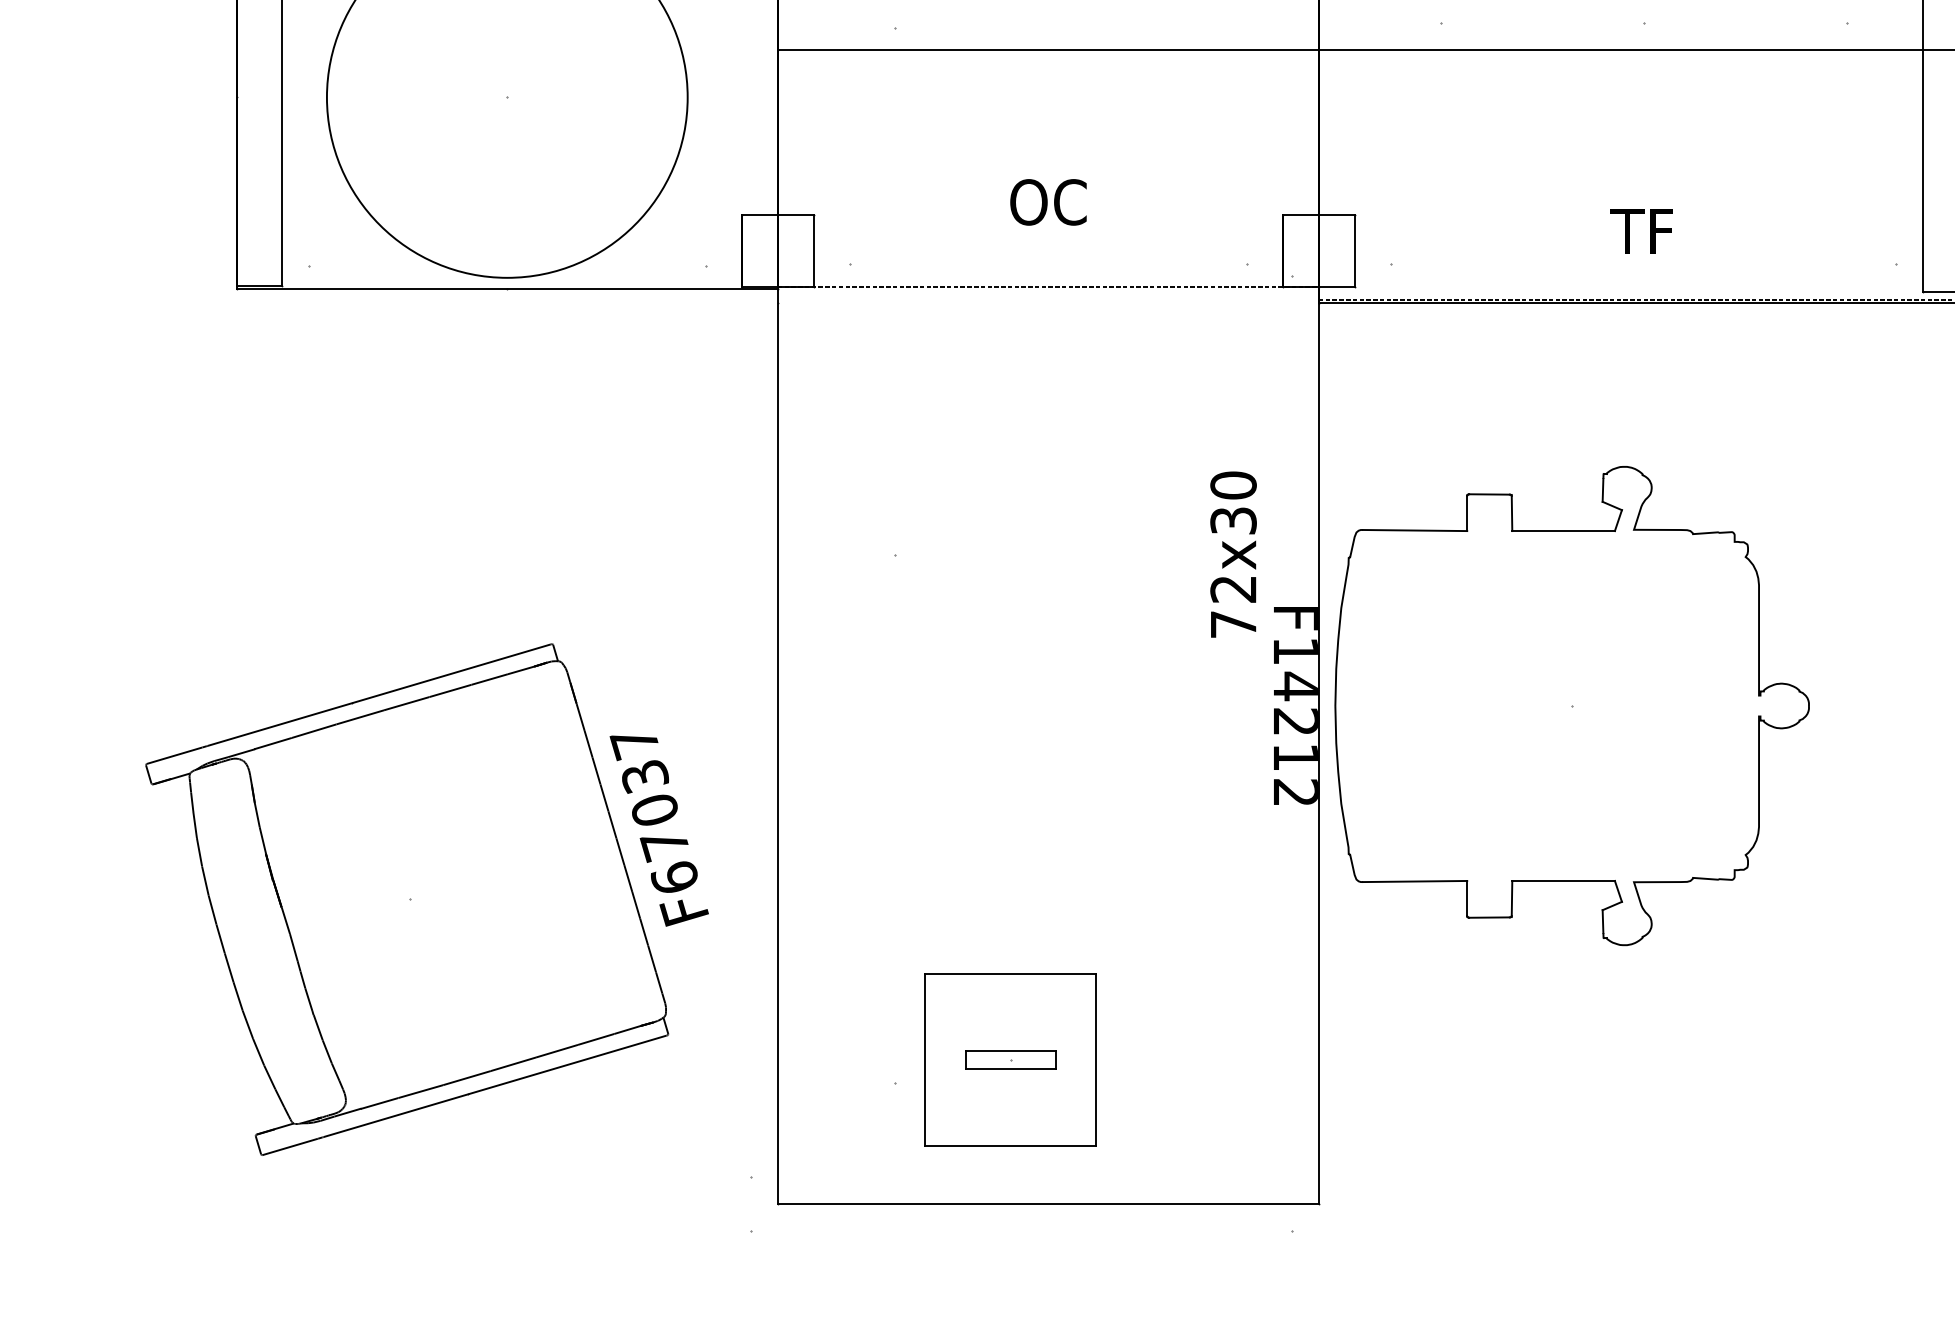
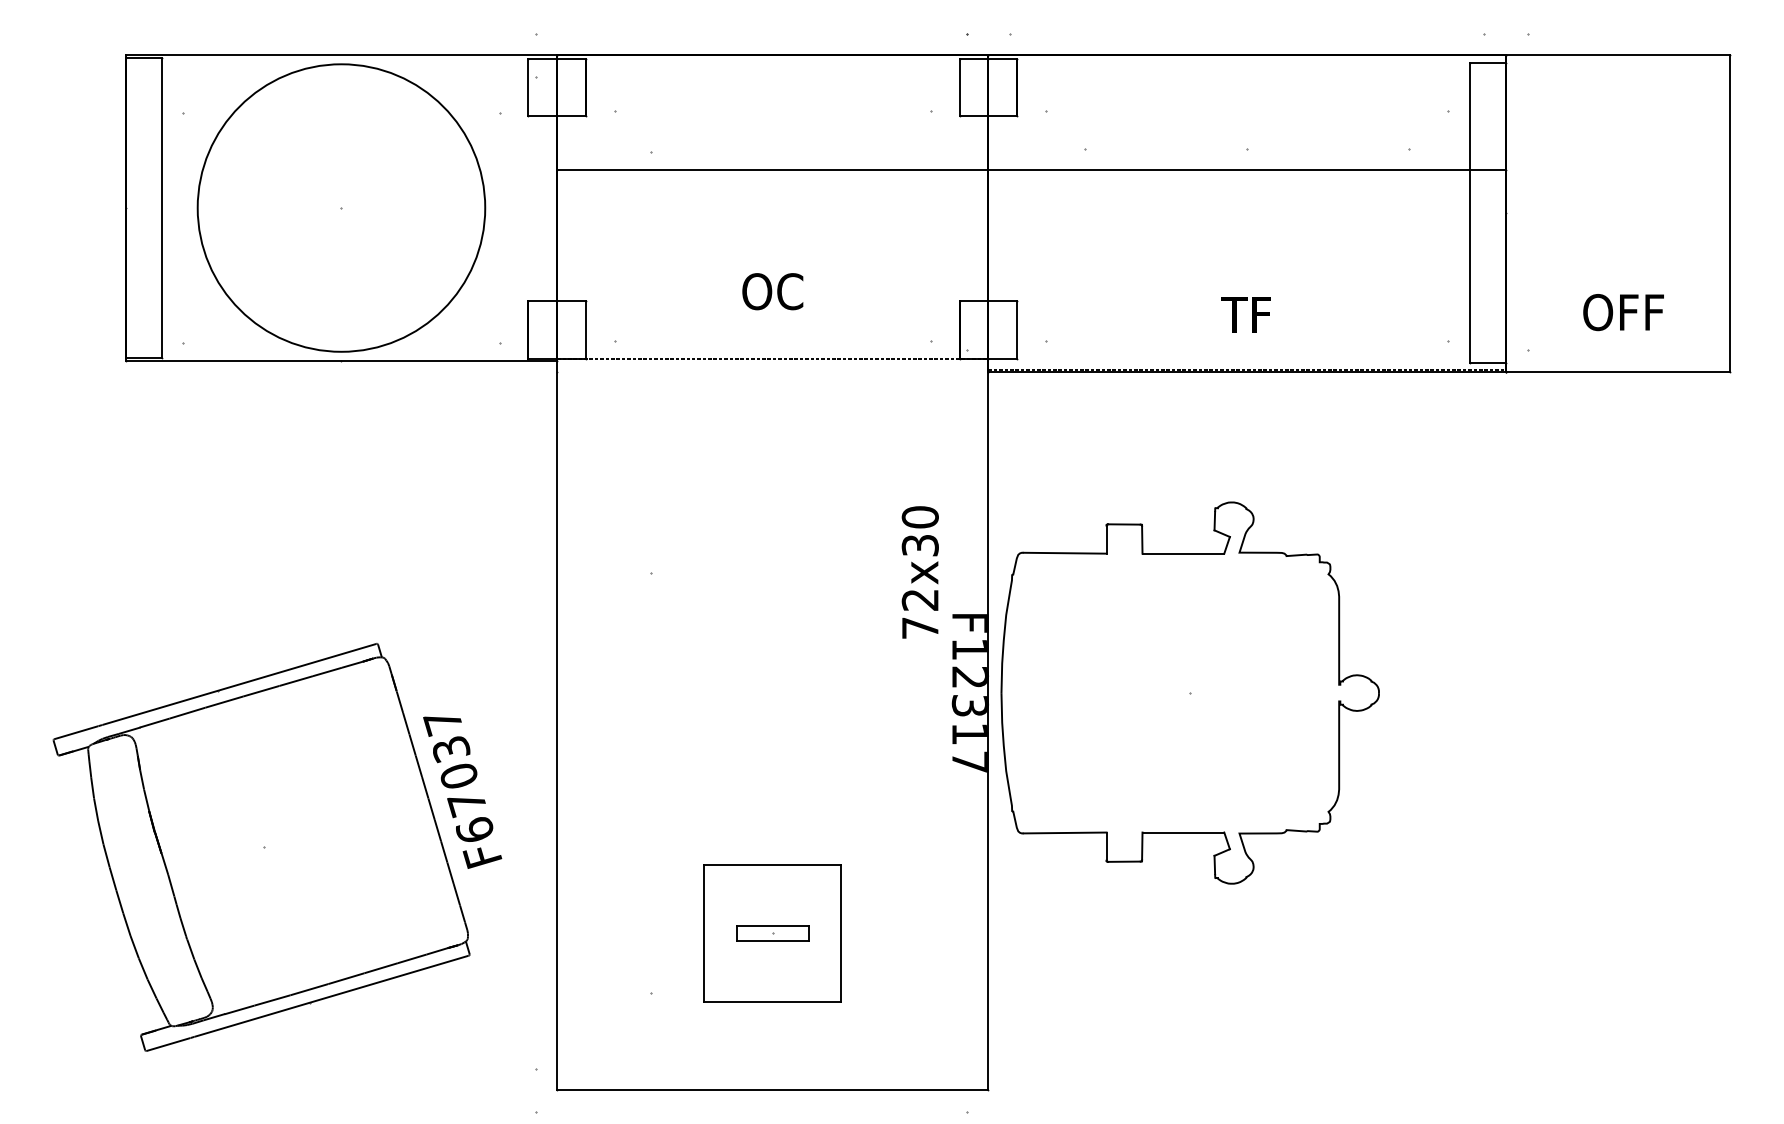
text: (1293, 737) -> (968, 718), F14212 -> F12317
part: (1010, 1060) -> (772, 933), moved

